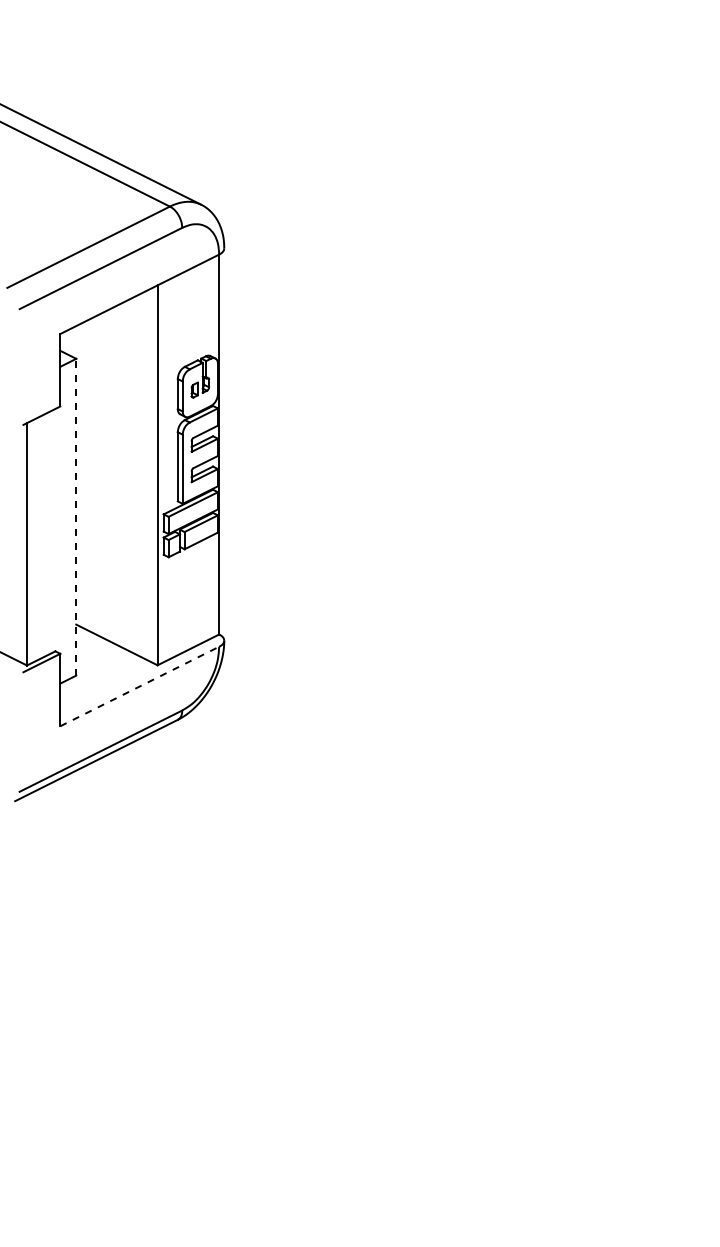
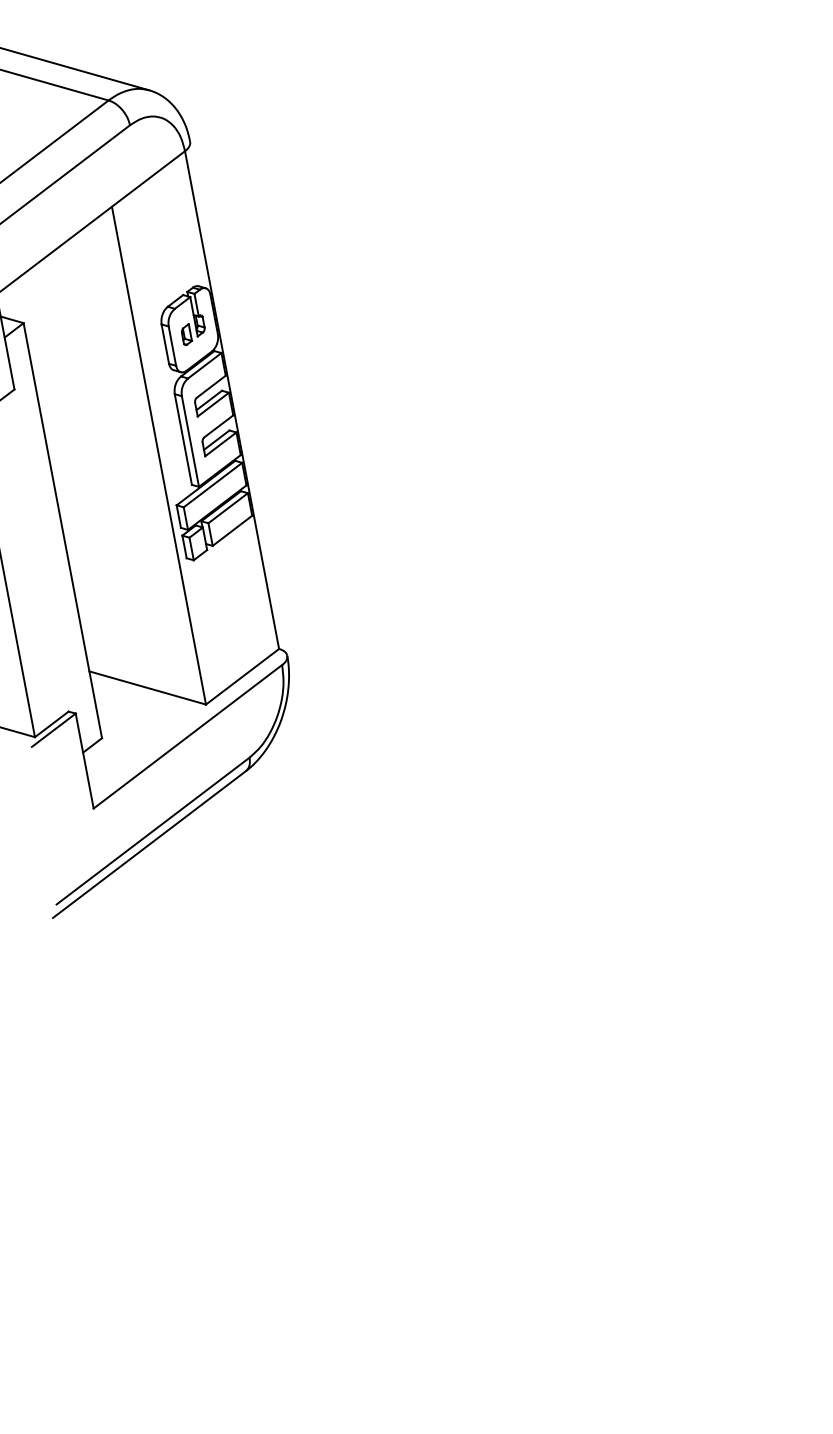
line: (76, 516) -> (62, 529), dashed -> solid
line: (139, 686) -> (187, 736), dashed -> solid

